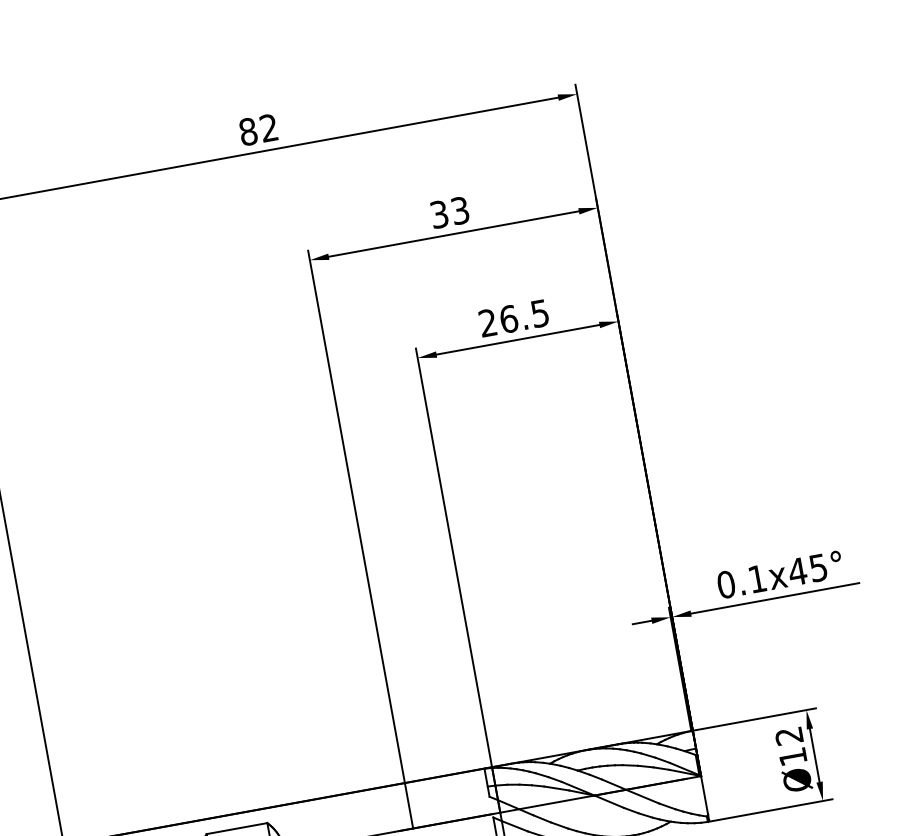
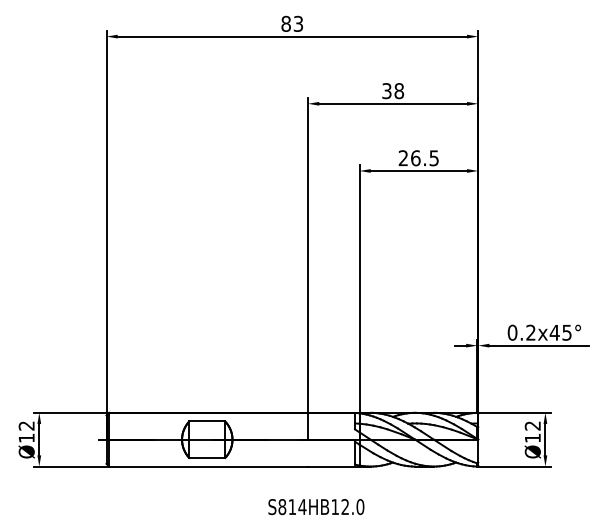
text: (269, 127) -> (298, 23), 82 -> 83
text: (460, 211) -> (399, 91), 33 -> 38
text: (756, 578) -> (530, 332), 0.1x45° -> 0.2x45°

